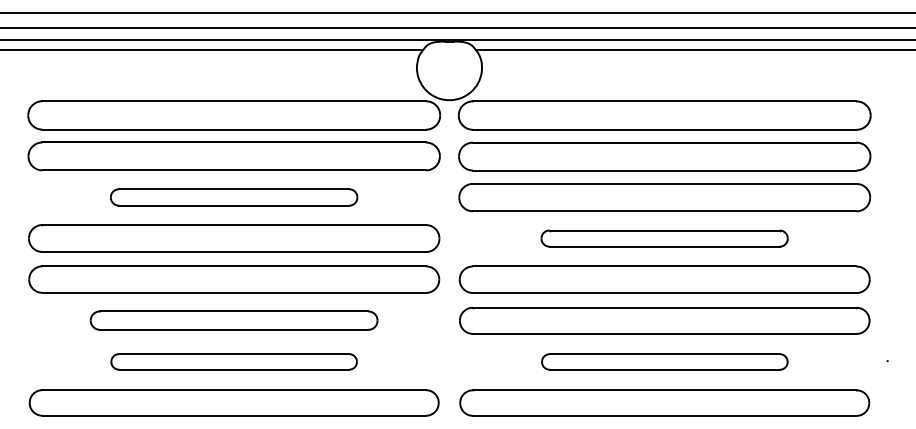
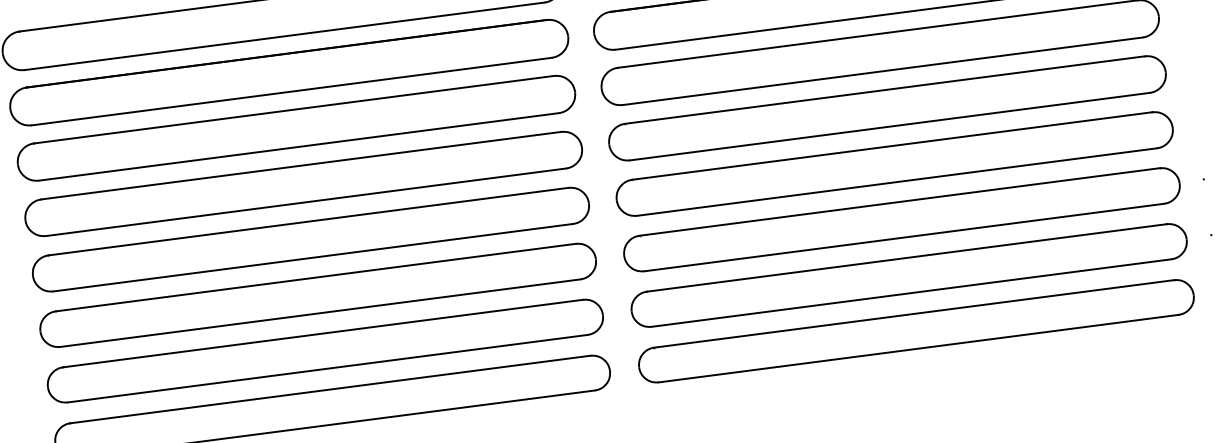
part: (233, 197) -> (295, 128), size x1.67
part: (664, 238) -> (887, 108), size x1.67
part: (233, 320) -> (317, 295), size x1.43
part: (233, 361) -> (324, 350), size x1.67
part: (664, 361) -> (908, 274), size x1.67

